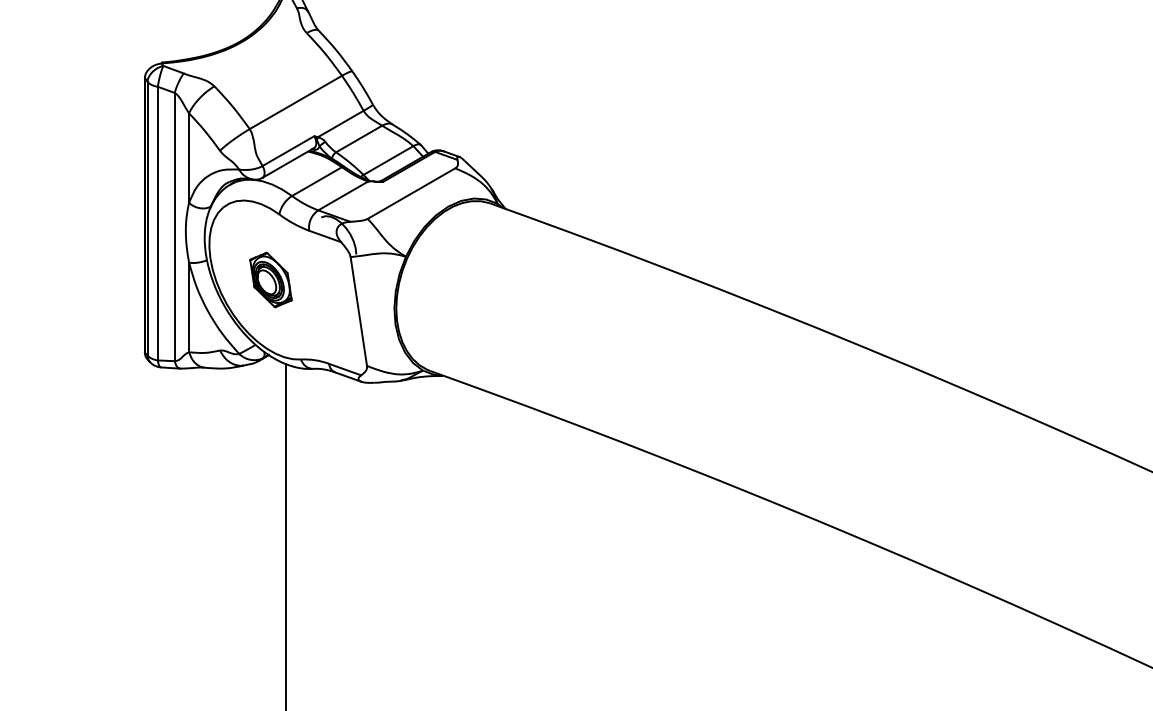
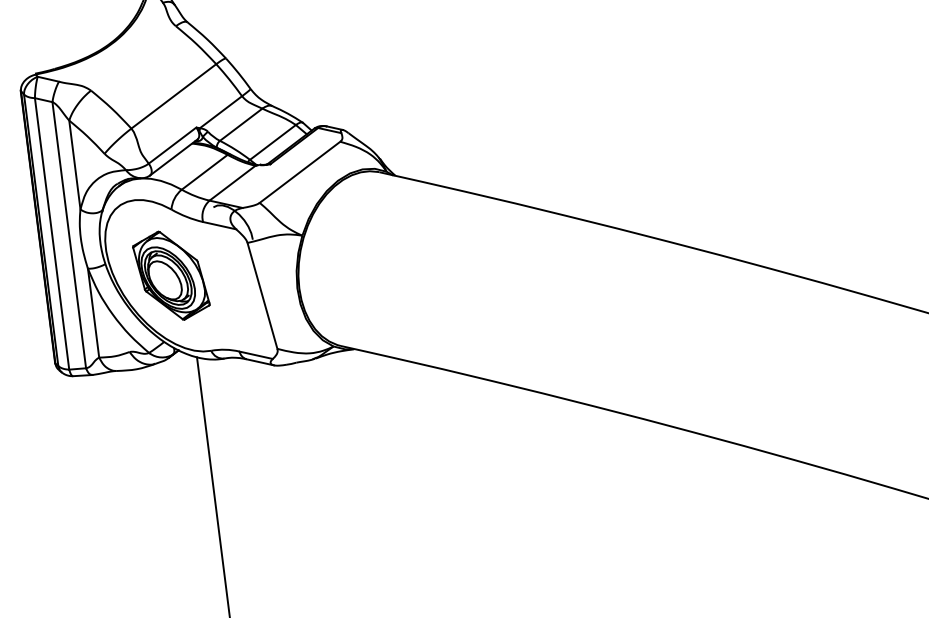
part: (270, 279) -> (170, 275), size x1.67

